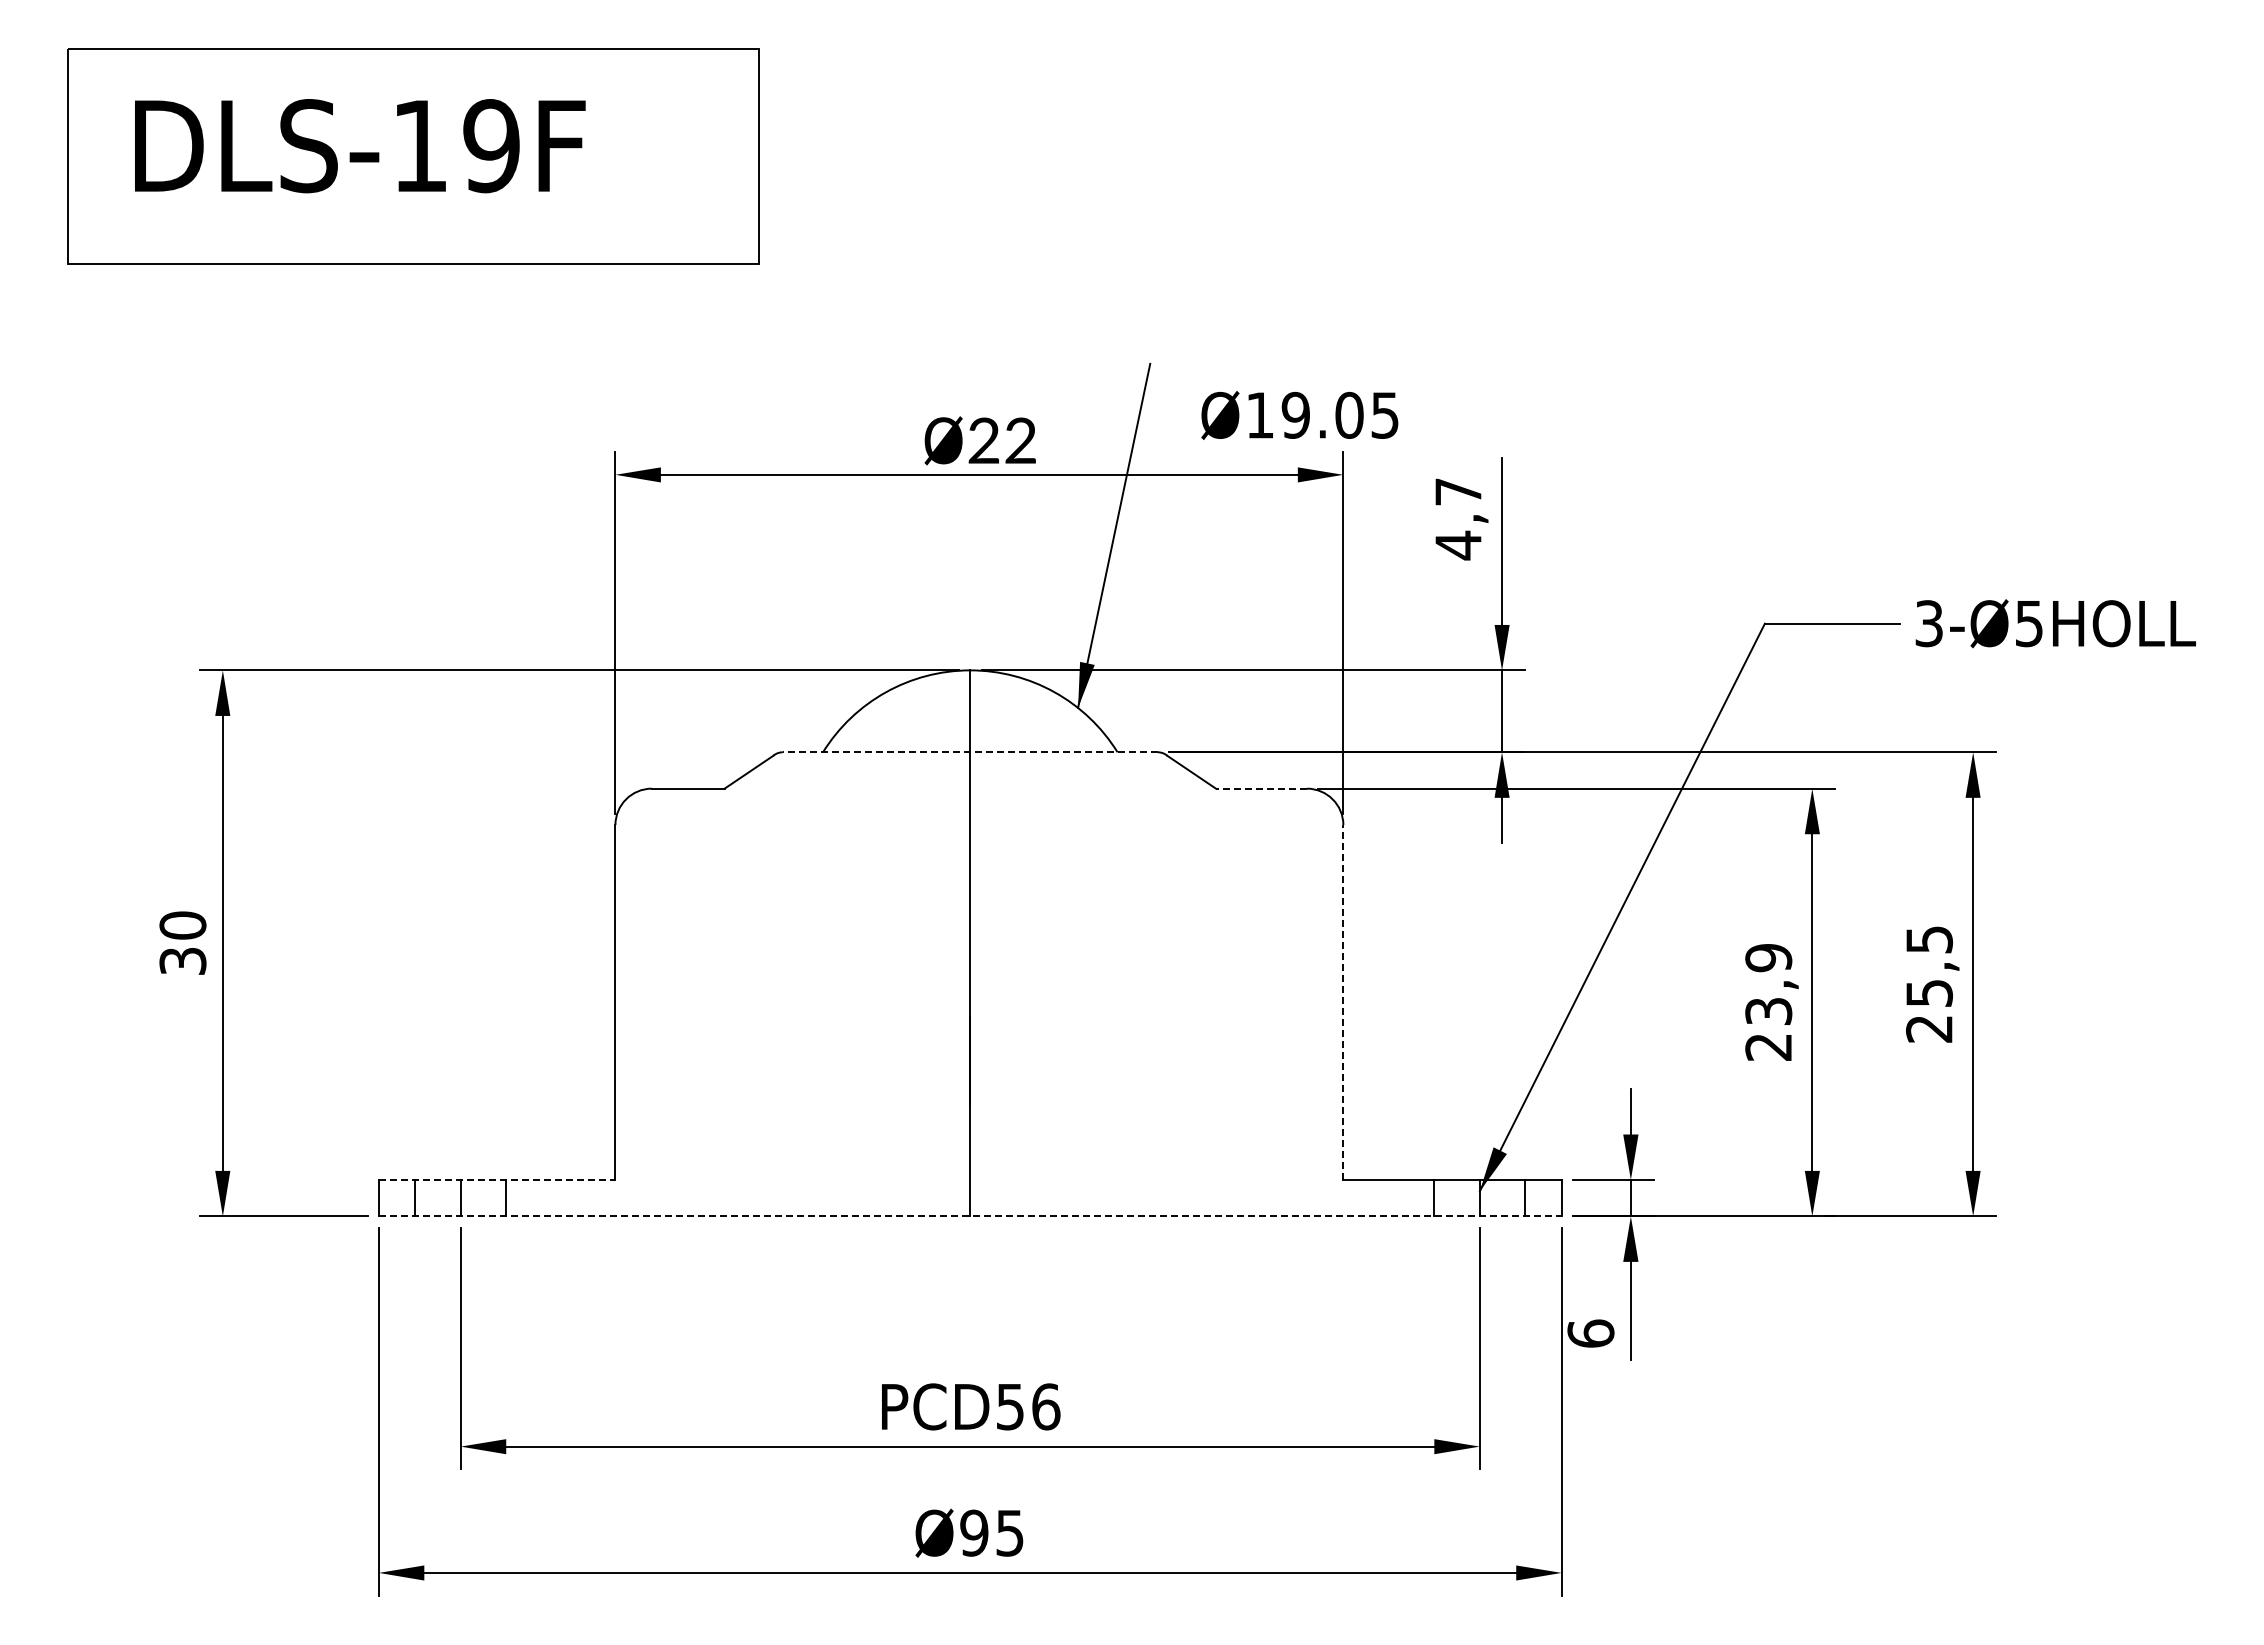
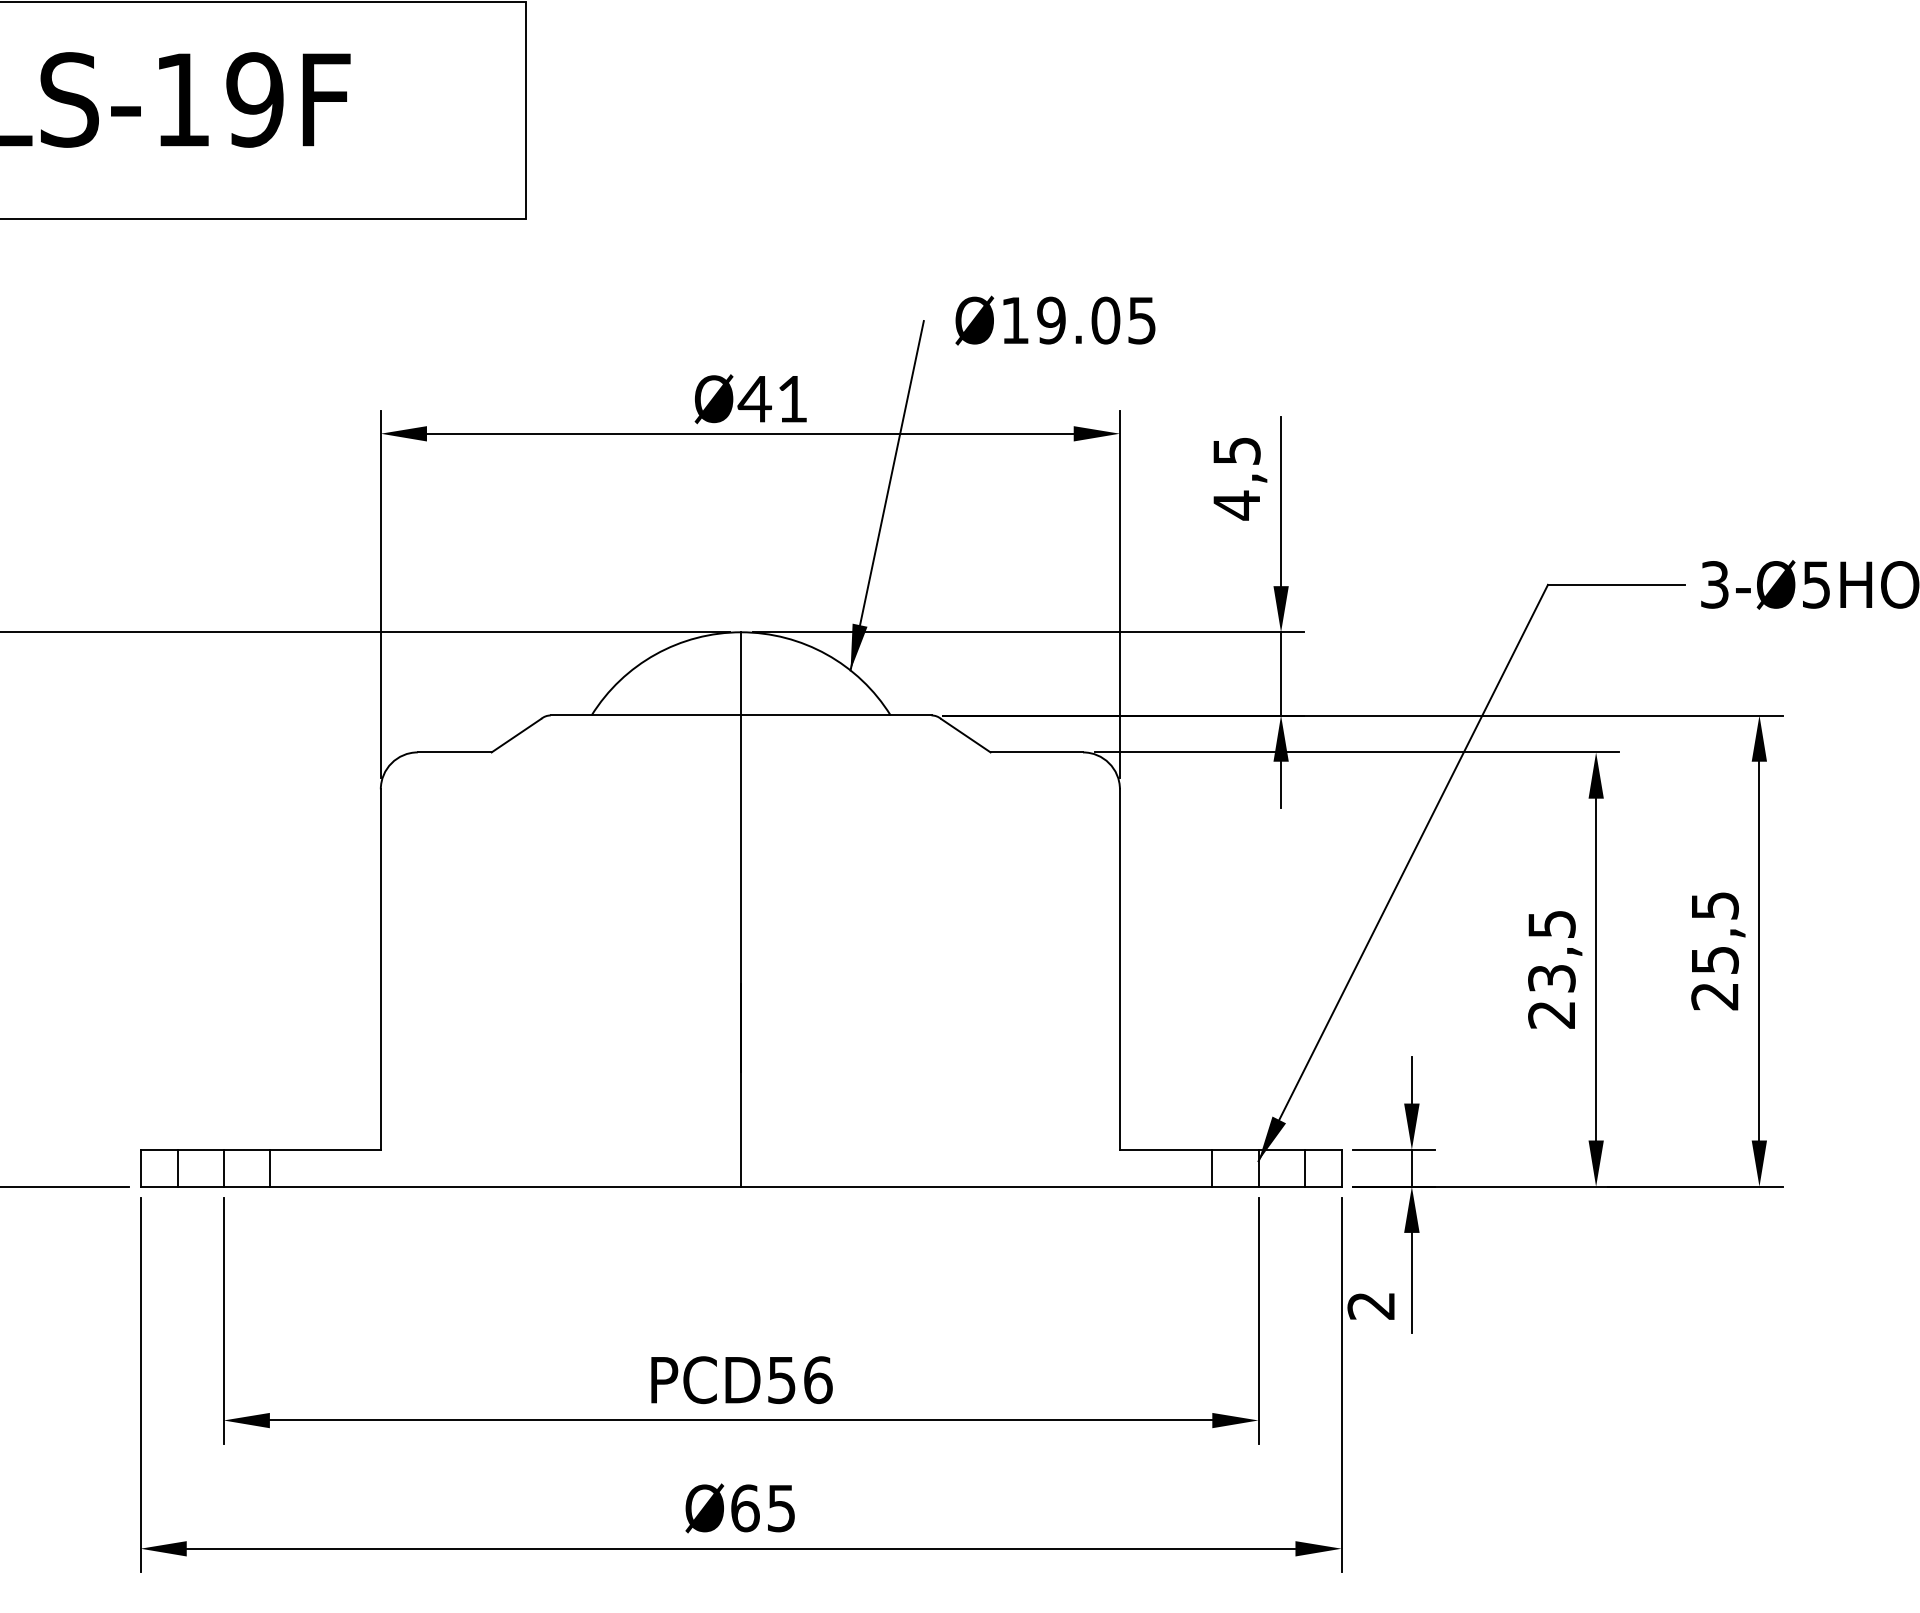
text: (1299, 415) -> (1055, 320), moved
text: (1000, 440) -> (771, 398), 22 -> 41
text: (1458, 491) -> (1236, 450), 4,7 -> 4,5
line: (969, 752) -> (740, 715), dashed -> solid
line: (1260, 788) -> (1035, 752), dashed -> solid
text: (1768, 958) -> (1551, 924), 23,9 -> 23,5
line: (1343, 1002) -> (1120, 969), dashed -> solid
line: (497, 1179) -> (261, 1149), dashed -> solid
line: (970, 1216) -> (741, 1186), dashed -> solid
text: (1590, 1333) -> (1370, 1305), 6 -> 2
text: (974, 1532) -> (745, 1507), Ø95 -> Ø65

